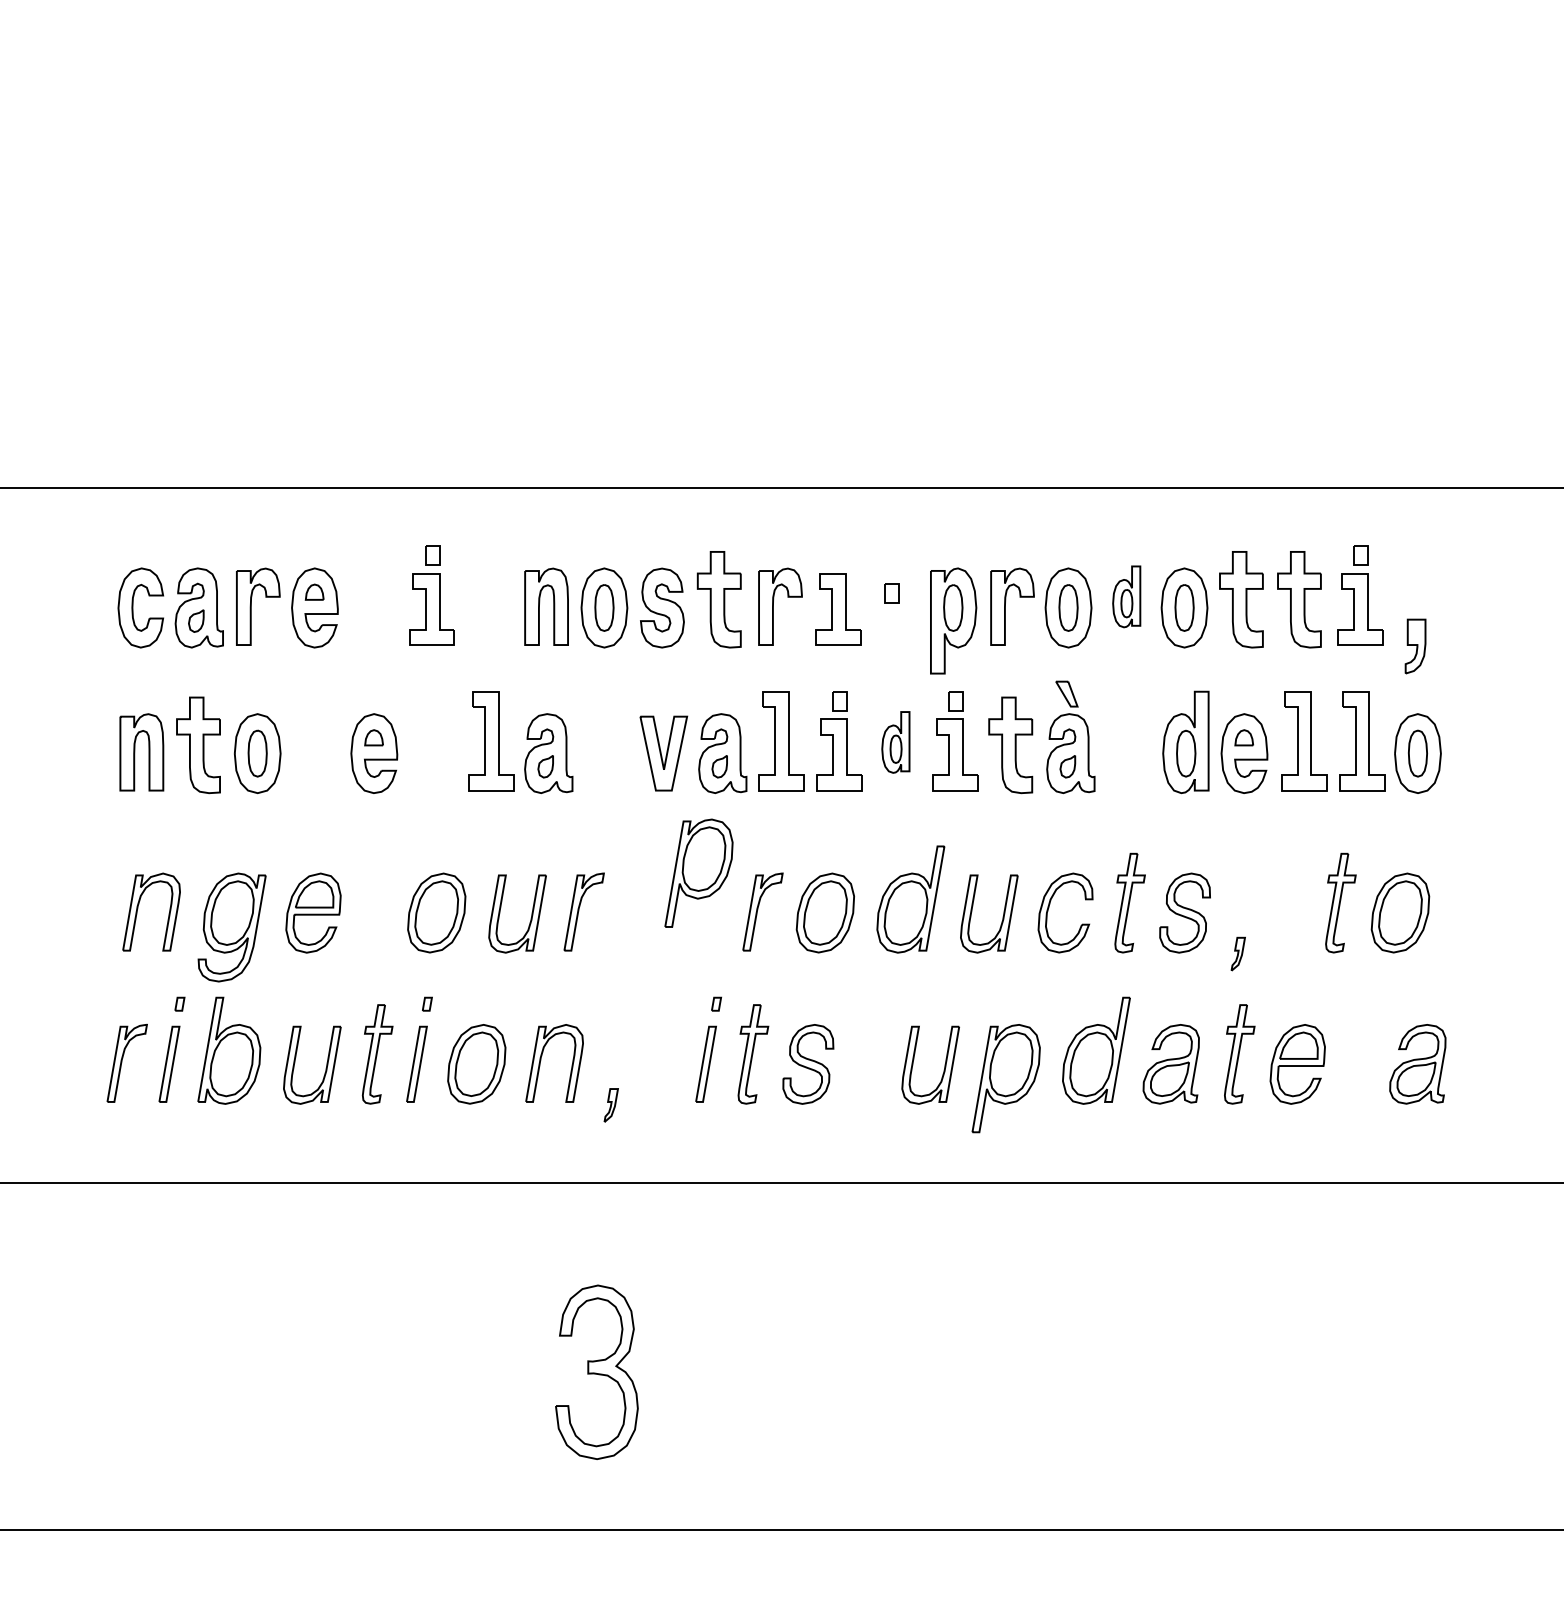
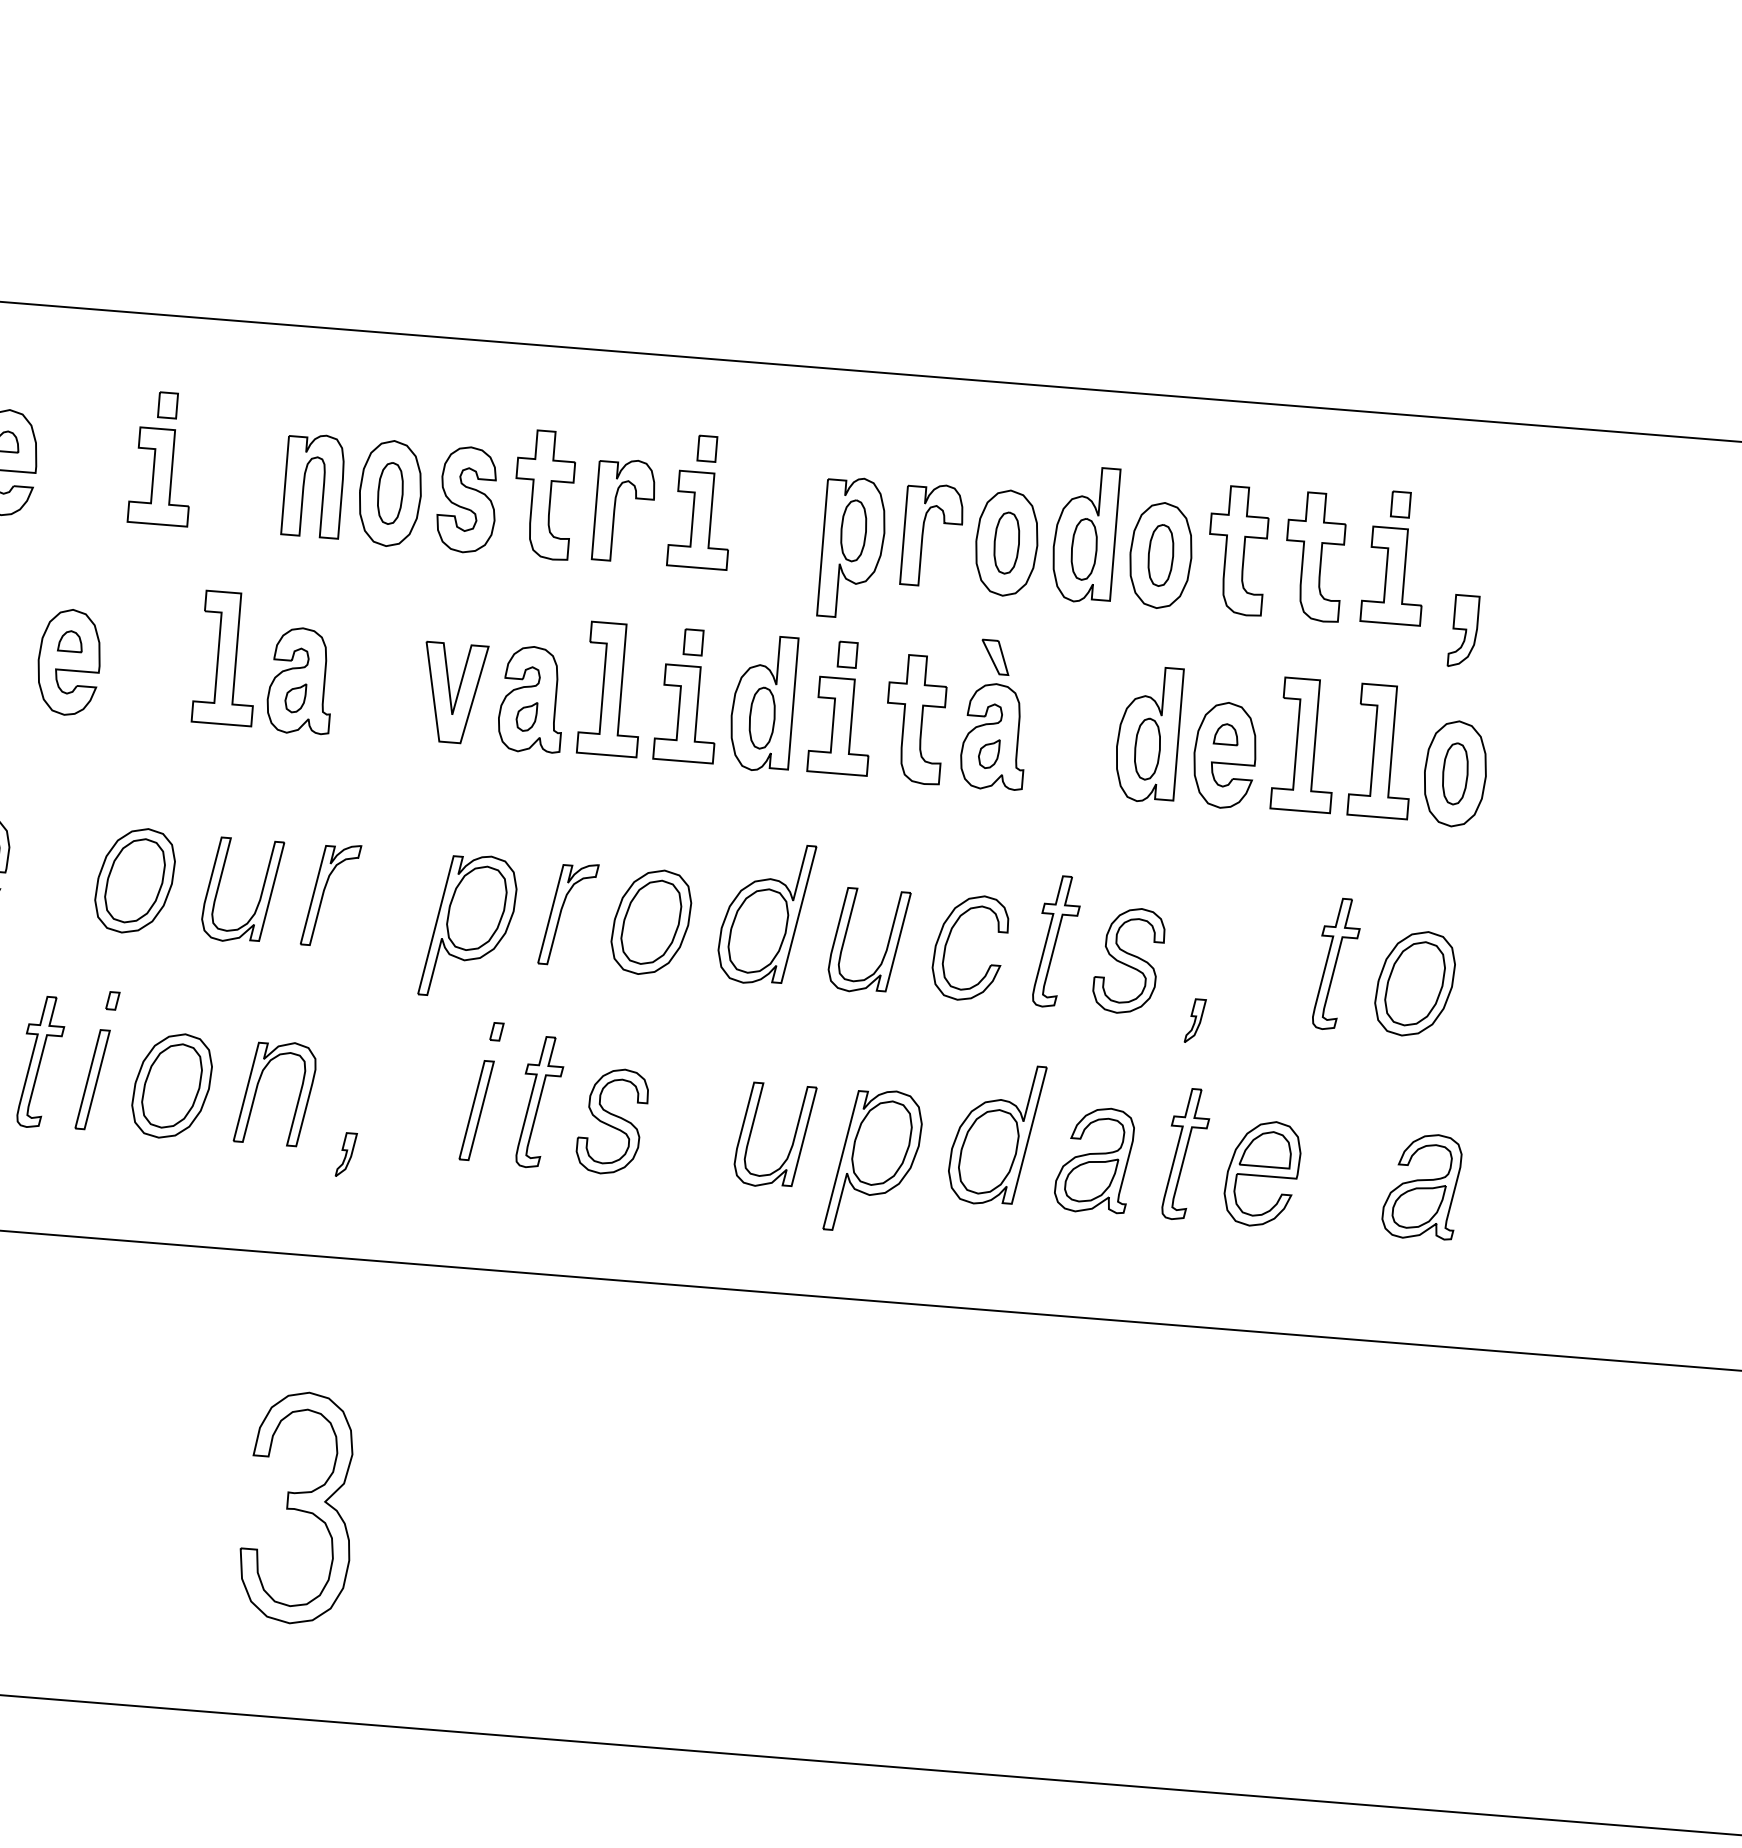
part: (891, 593) -> (706, 448), moved
part: (1126, 596) -> (1085, 534), size x1.67
part: (895, 742) -> (762, 703), size x1.67
part: (698, 872) -> (468, 925), moved

